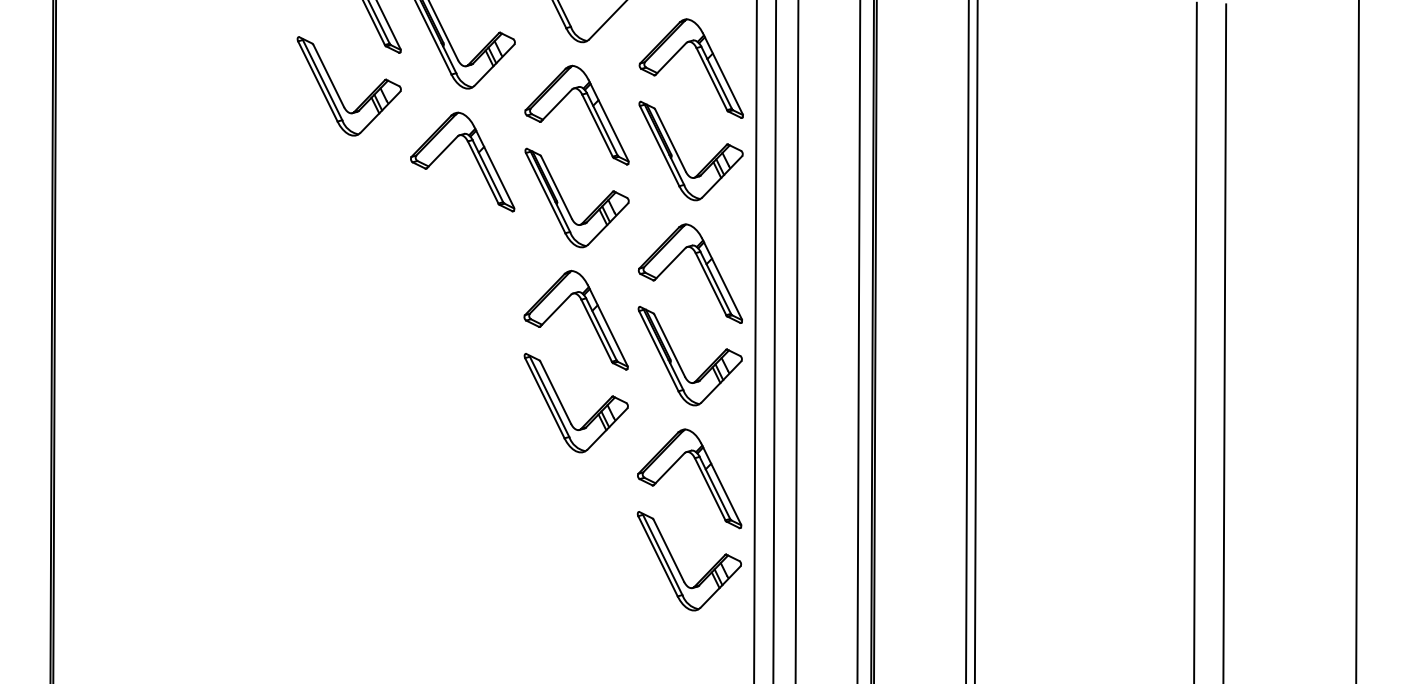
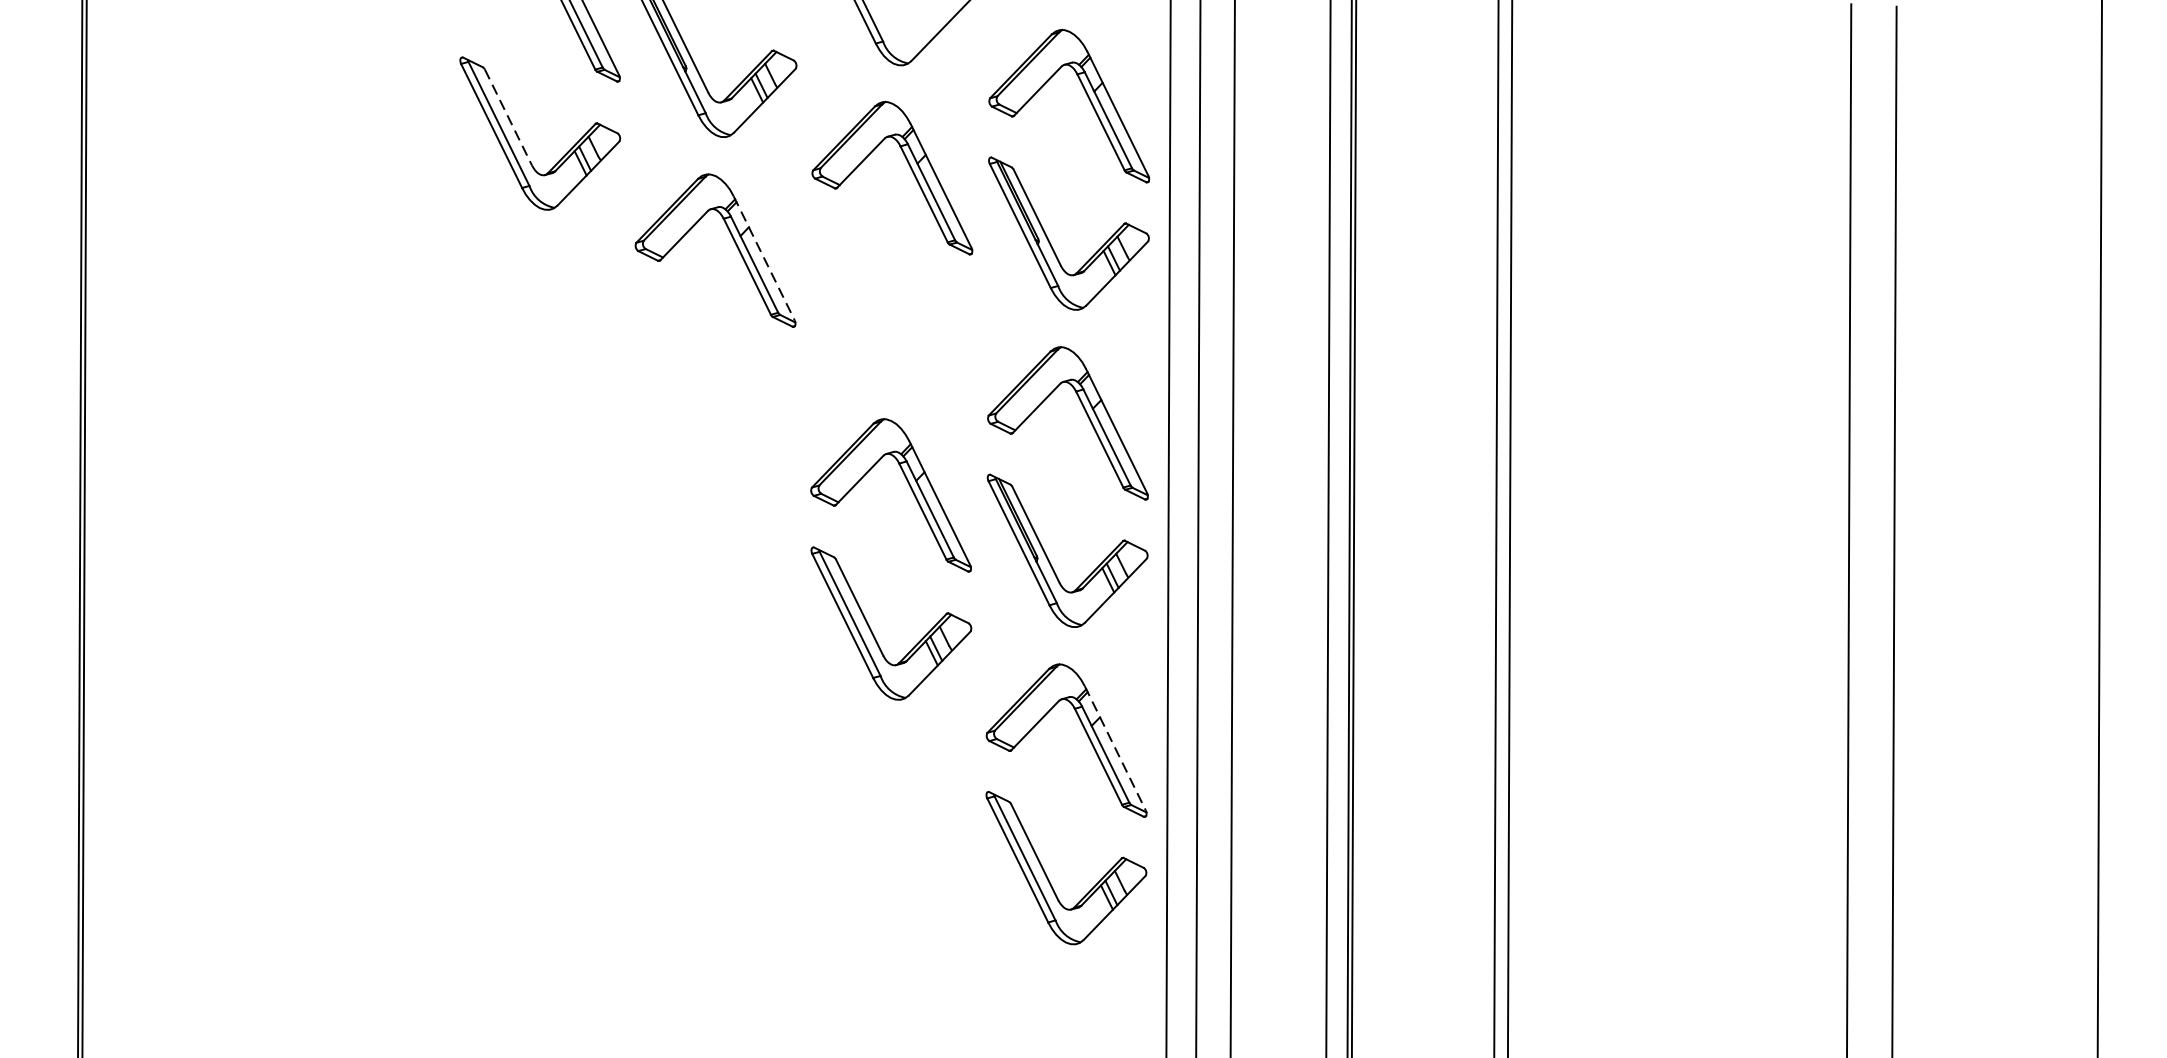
line: (328, 76) -> (508, 118), solid -> dashed
line: (494, 167) -> (764, 259), solid -> dashed
part: (565, 203) -> (874, 314), removed
line: (721, 483) -> (1115, 747), solid -> dashed

